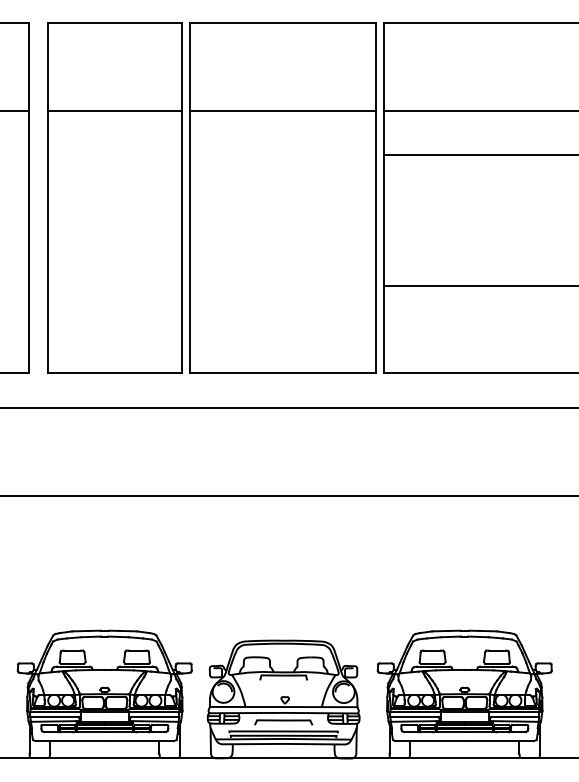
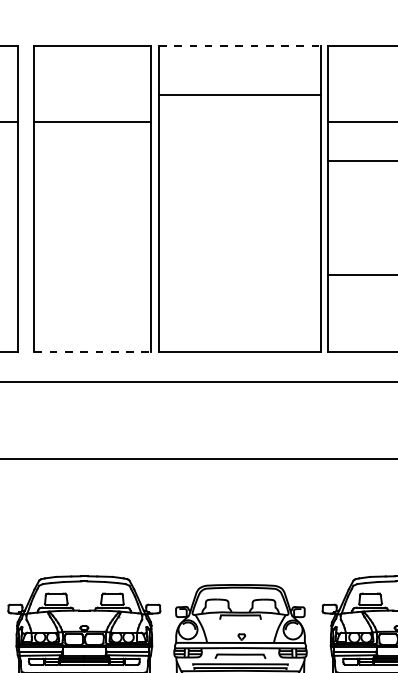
line: (282, 23) -> (239, 46), solid -> dashed
line: (282, 110) -> (239, 94), moved
line: (114, 373) -> (92, 351), solid -> dashed

